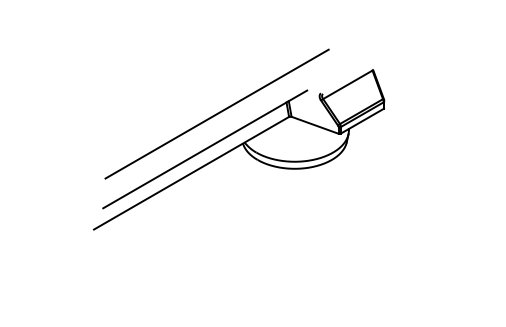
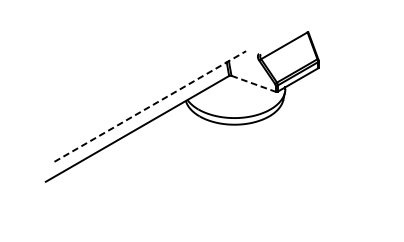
line: (216, 113) -> (160, 72), removed
line: (315, 125) -> (253, 84), solid -> dashed
line: (205, 149) -> (150, 106), solid -> dashed

